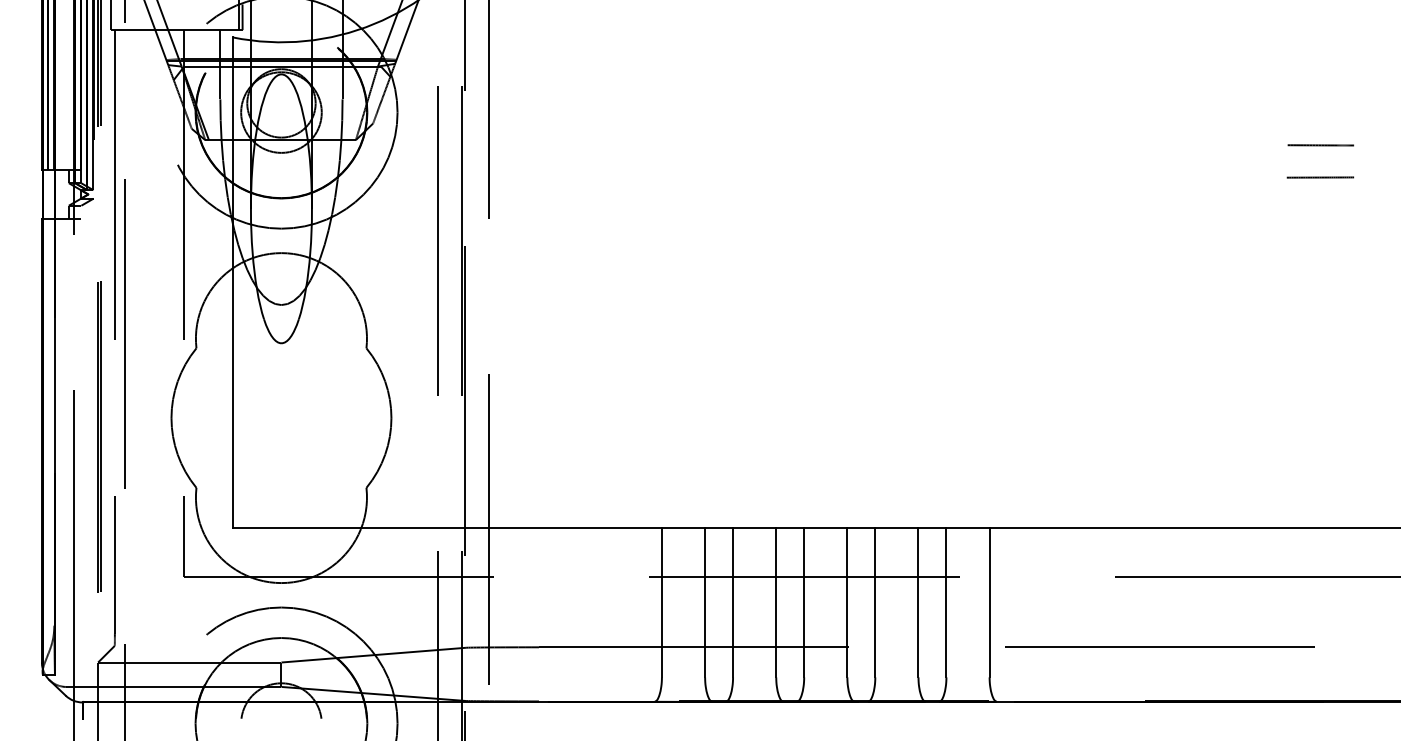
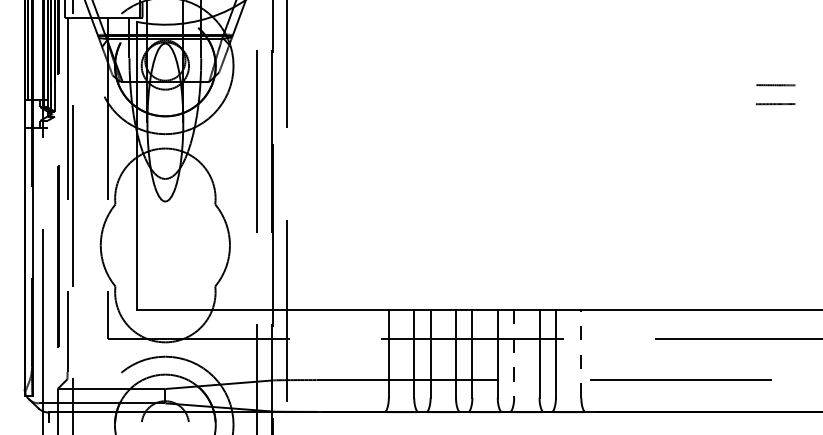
line: (875, 602) -> (514, 353), solid -> dashed
line: (989, 602) -> (581, 353), solid -> dashed

